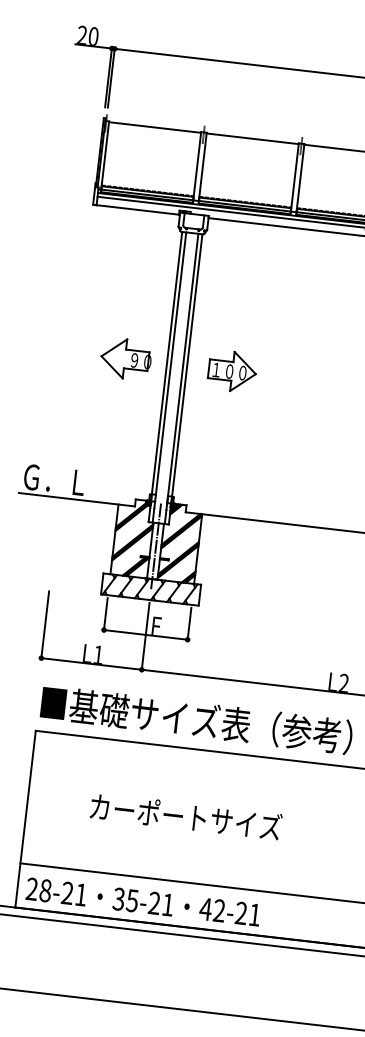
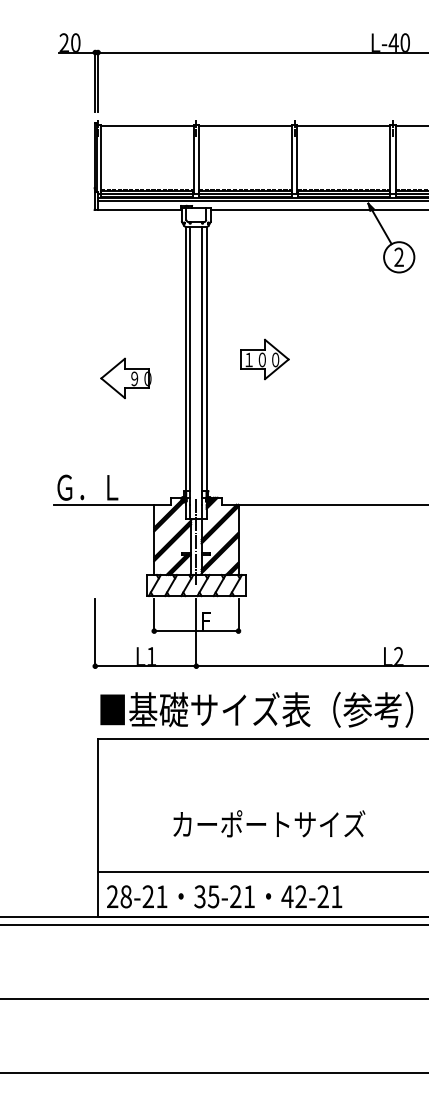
part: (125, 358) -> (125, 377), moved
part: (231, 371) -> (264, 359), moved
text: (186, 816) -> (269, 823), moved

